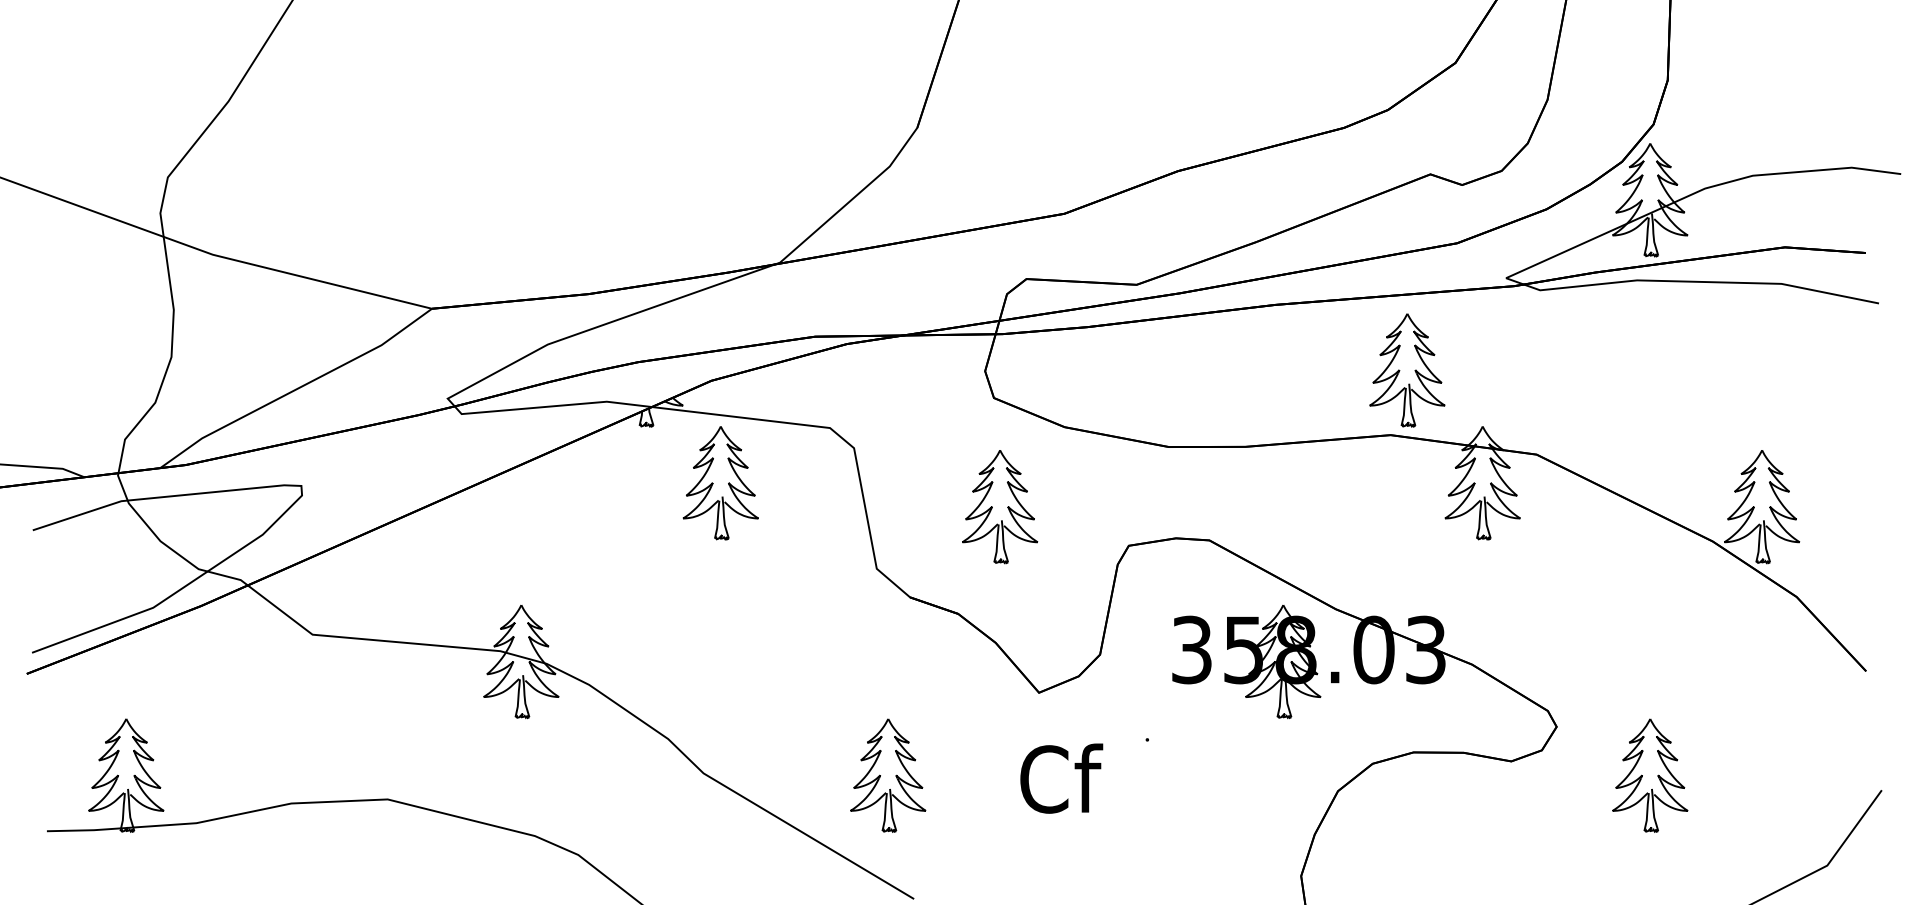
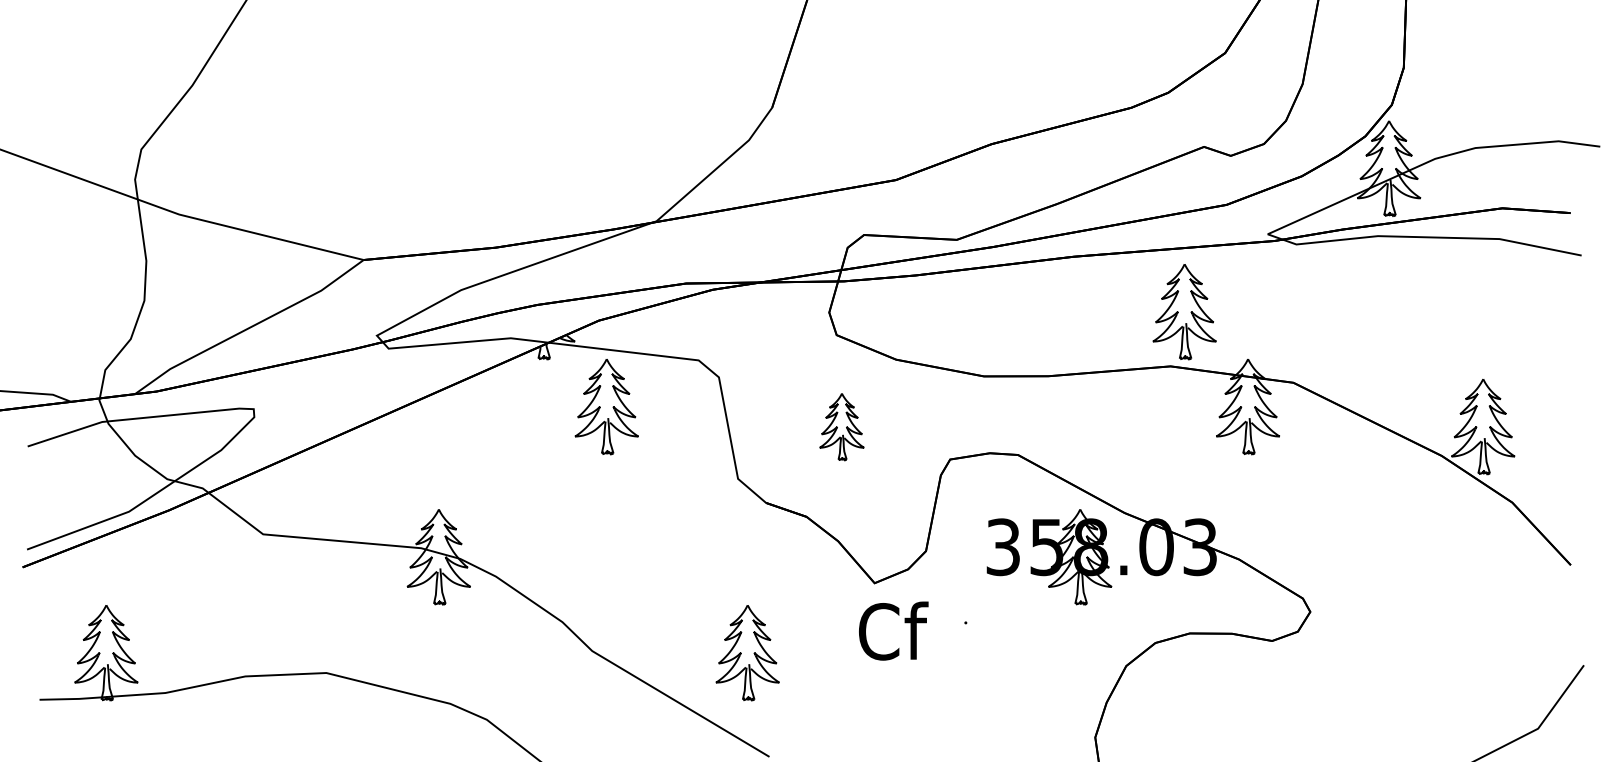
part: (1000, 507) -> (842, 427), size x0.7
part: (1650, 775) -> (1389, 652), removed
text: (1061, 778) -> (893, 630), moved

